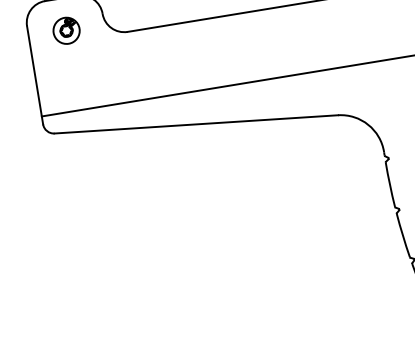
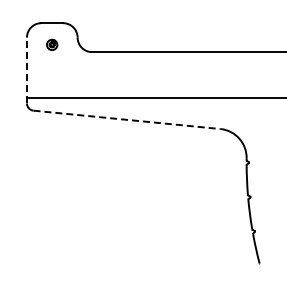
part: (65, 30) -> (51, 44), size x0.6
line: (34, 75) -> (26, 70), solid -> dashed
line: (196, 123) -> (127, 119), solid -> dashed

